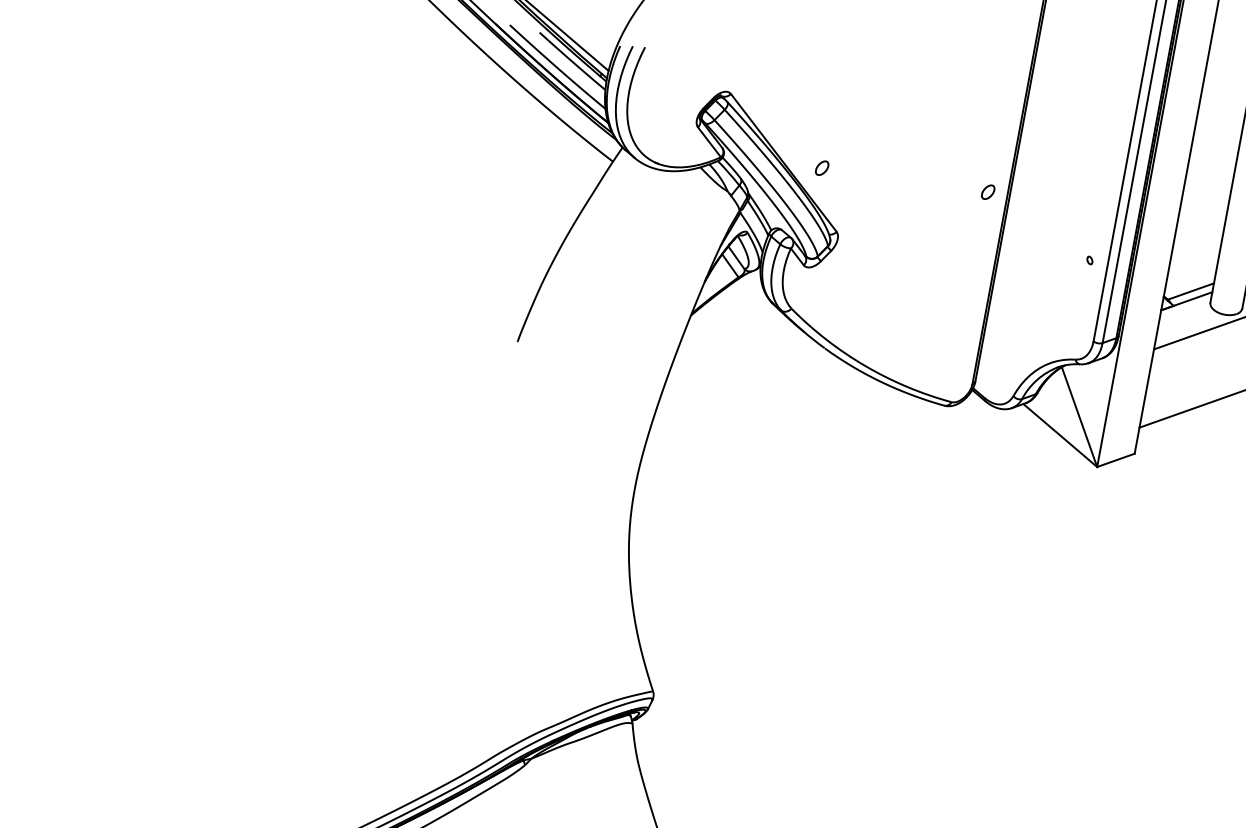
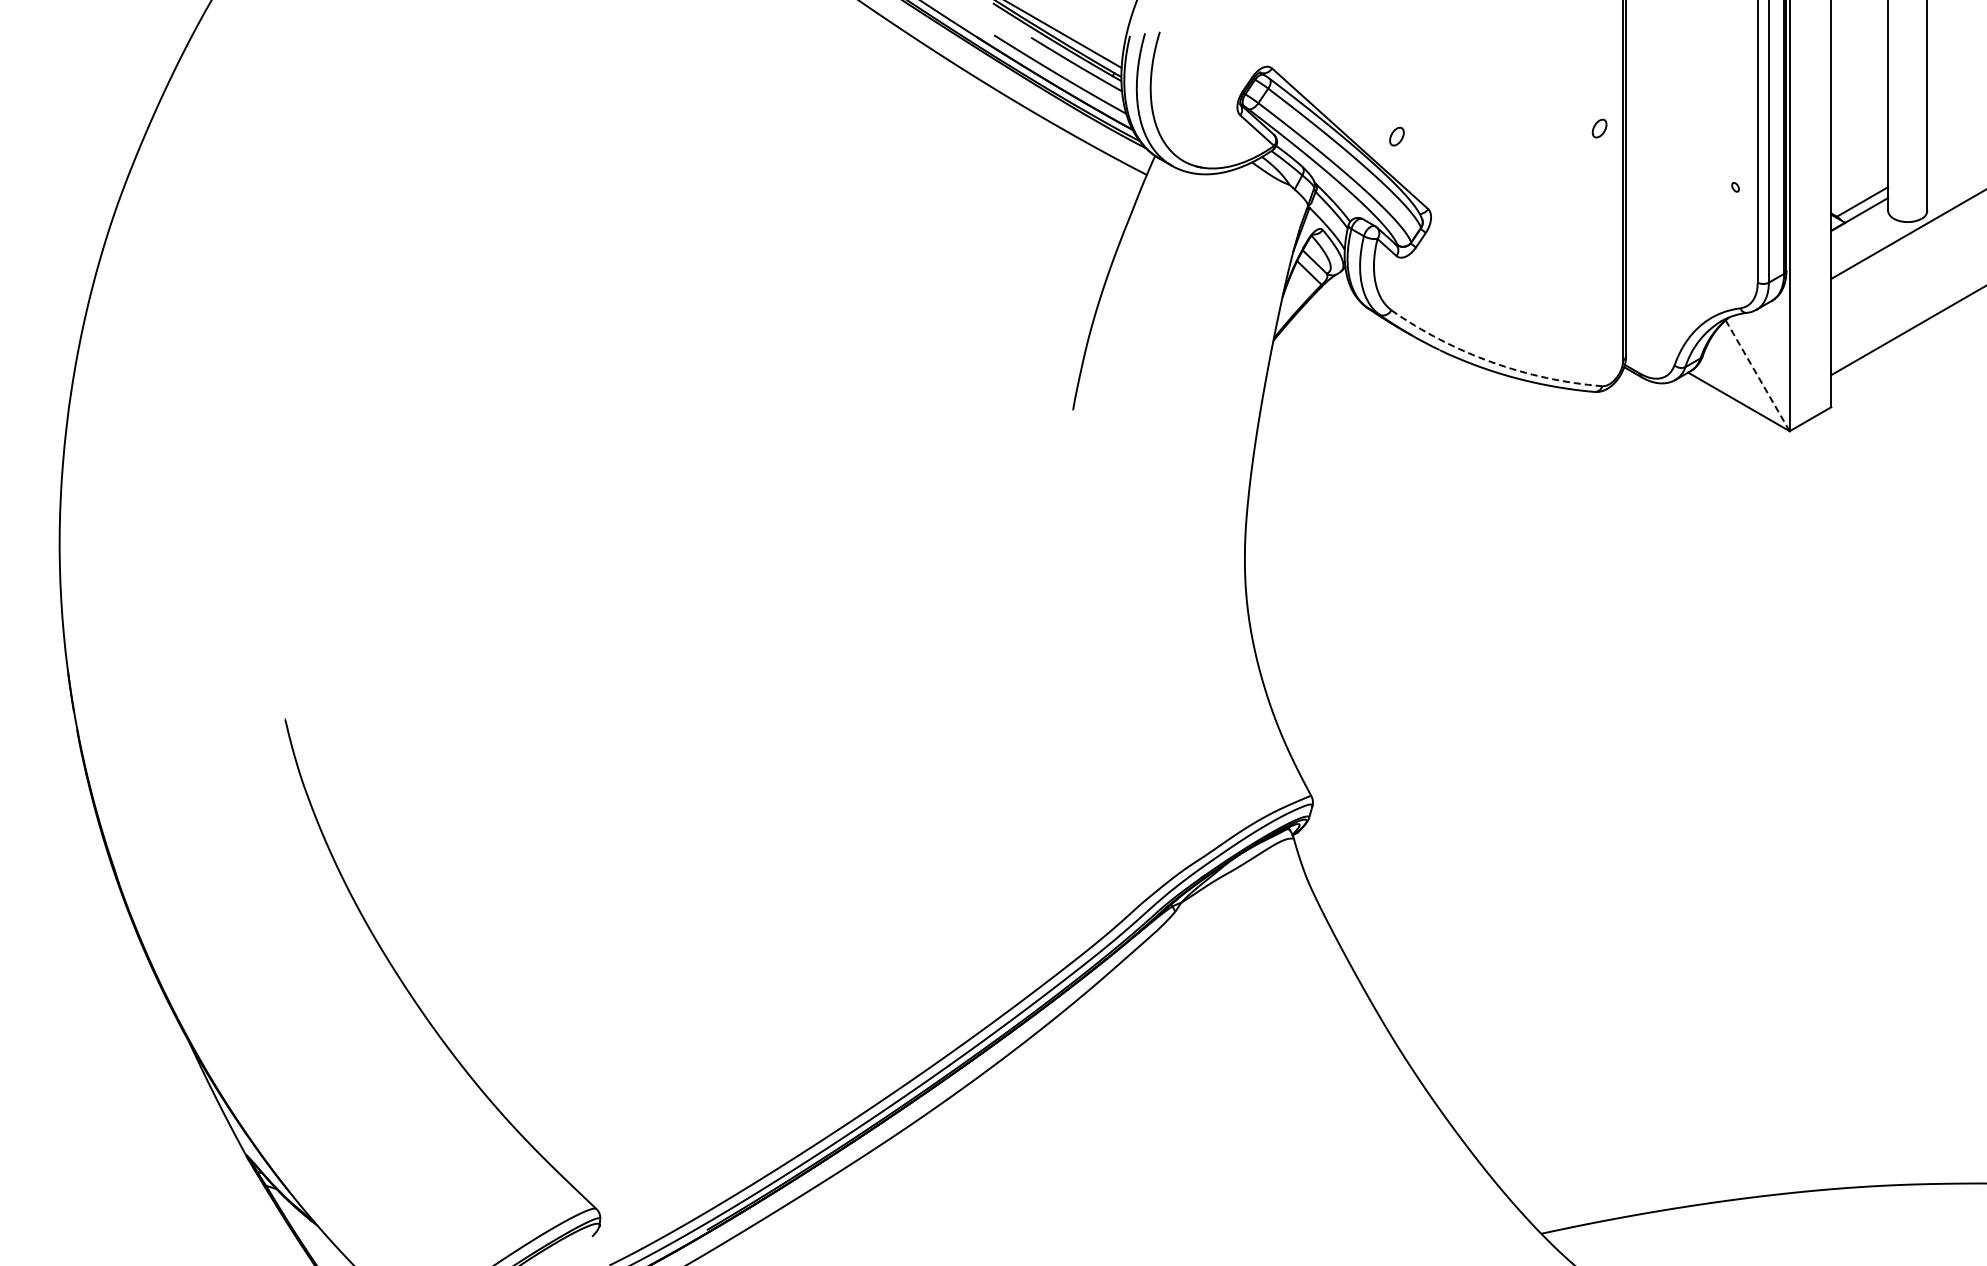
arc: (865, 366) -> (1491, 362), solid -> dashed
line: (1079, 417) -> (1757, 376), solid -> dashed

